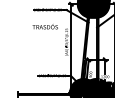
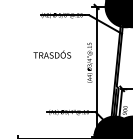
text: (44, 26) -> (51, 54), moved

